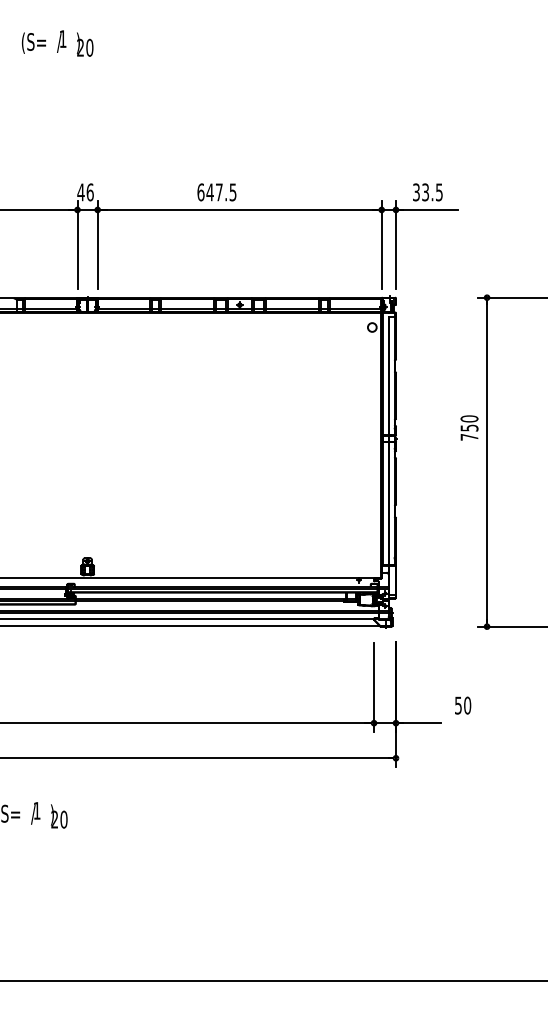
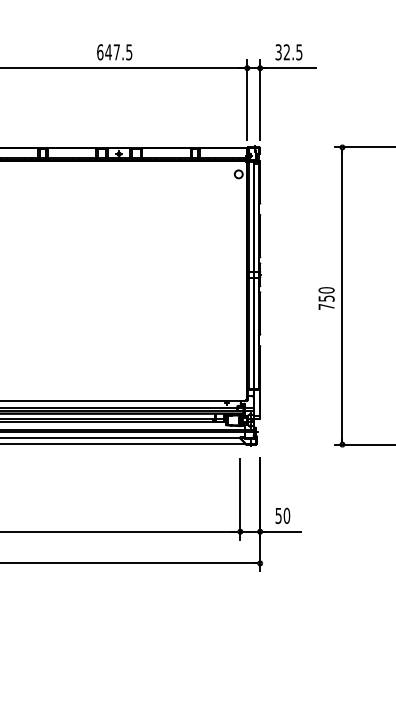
text: (216, 192) -> (114, 52), moved
text: (425, 192) -> (286, 52), 33.5 -> 32.5
text: (469, 427) -> (326, 298), moved
text: (463, 705) -> (283, 515), moved

